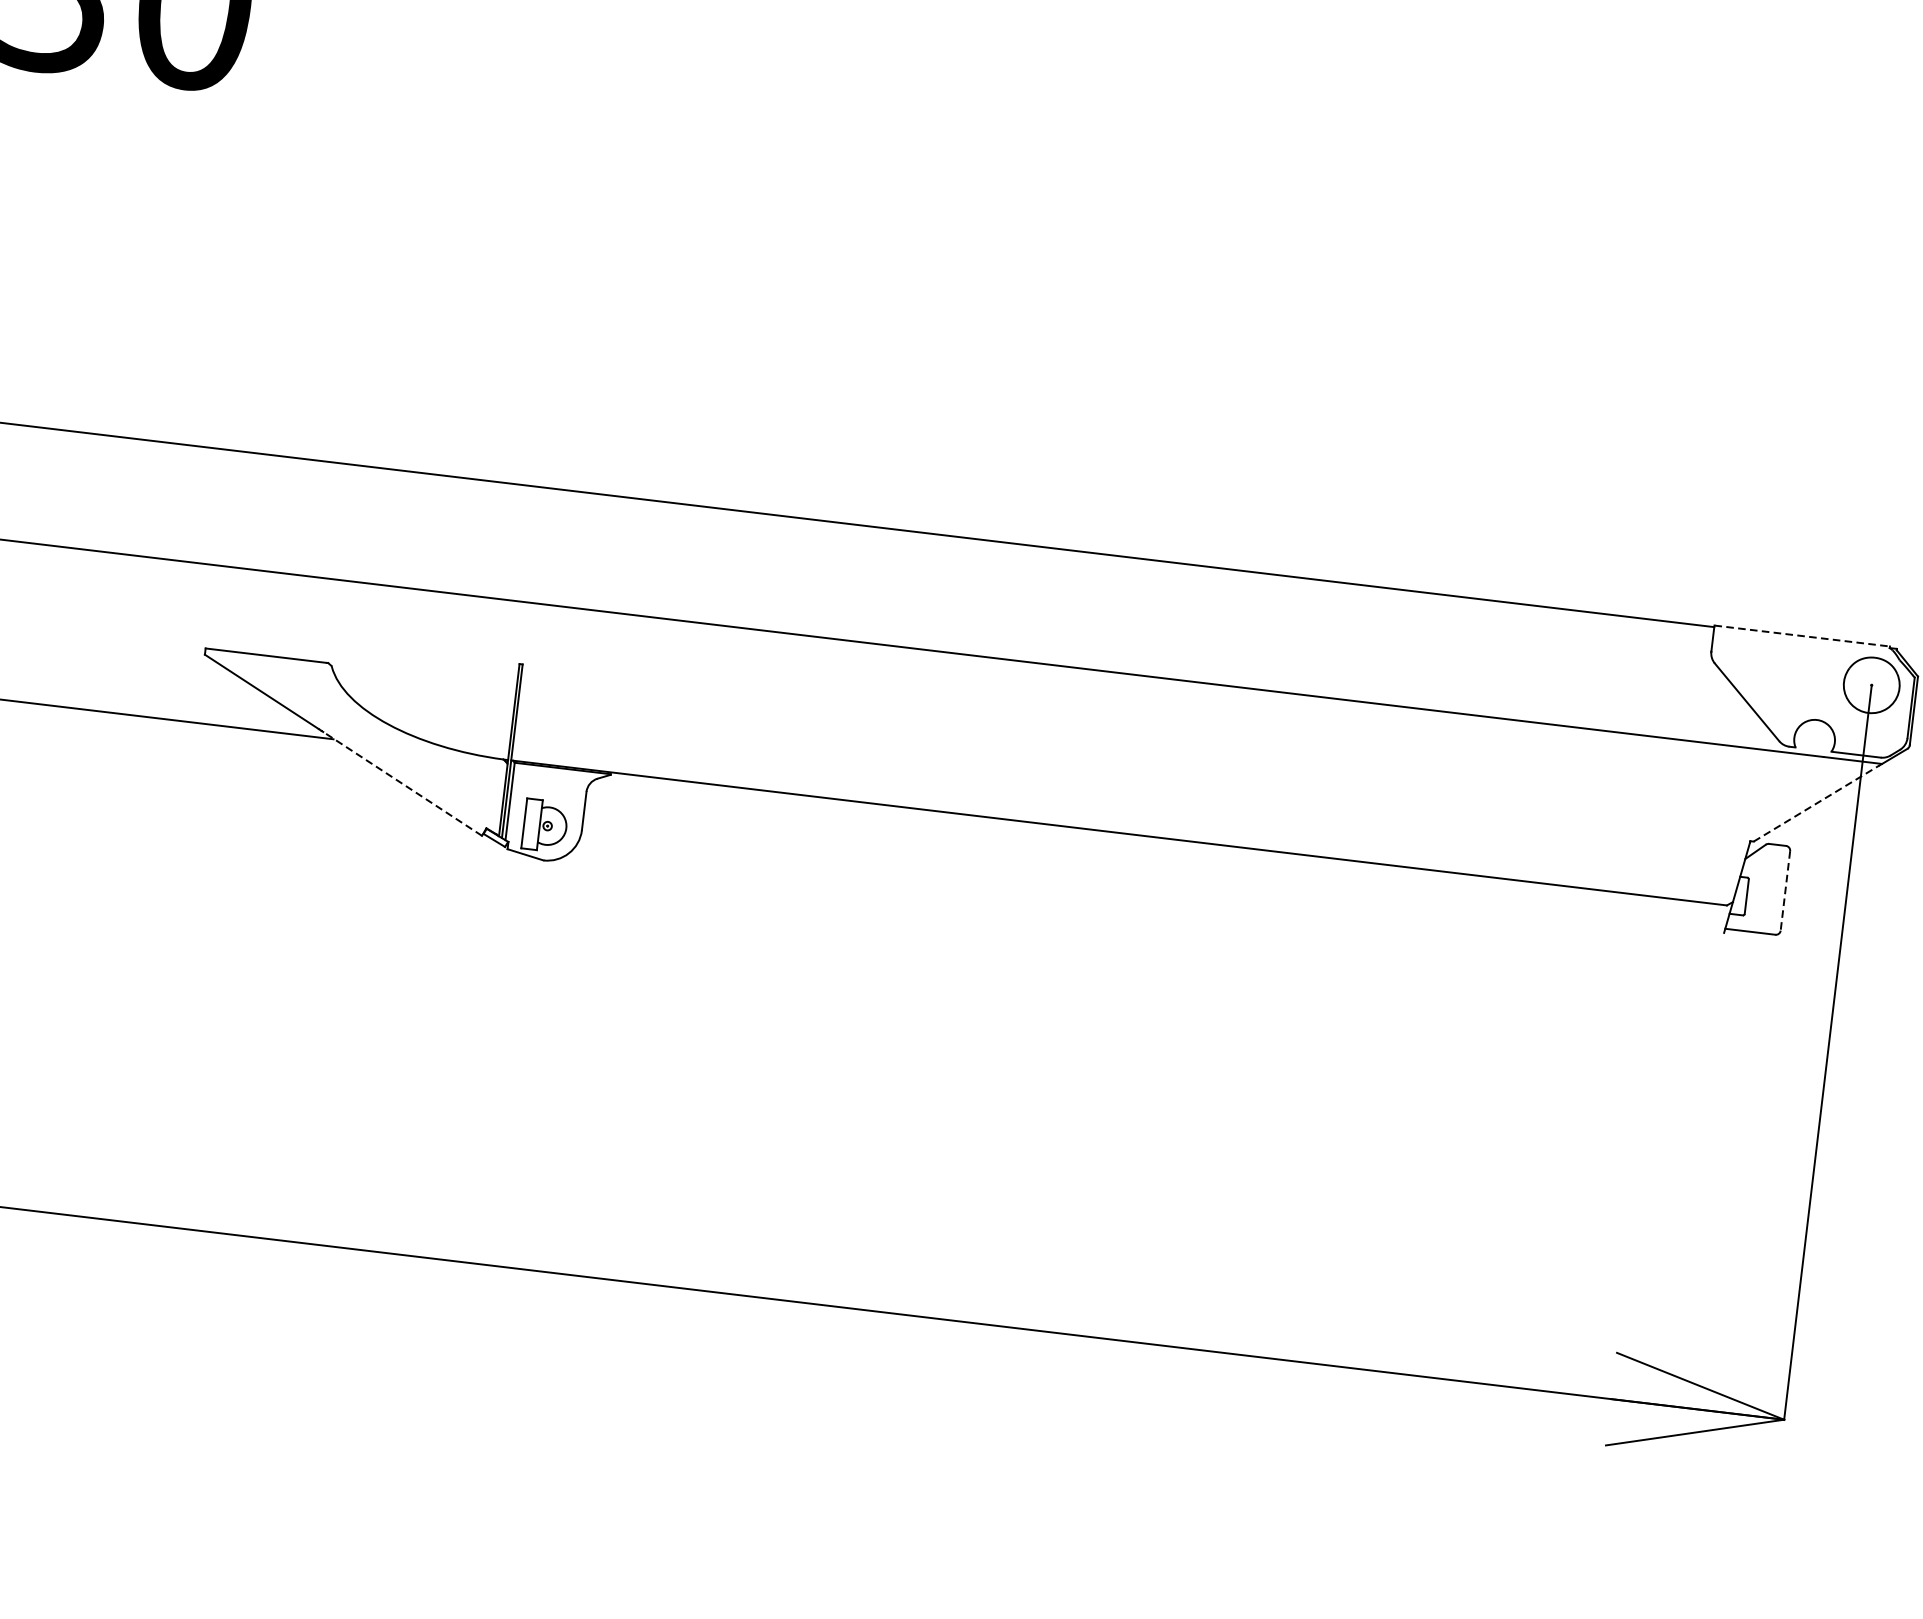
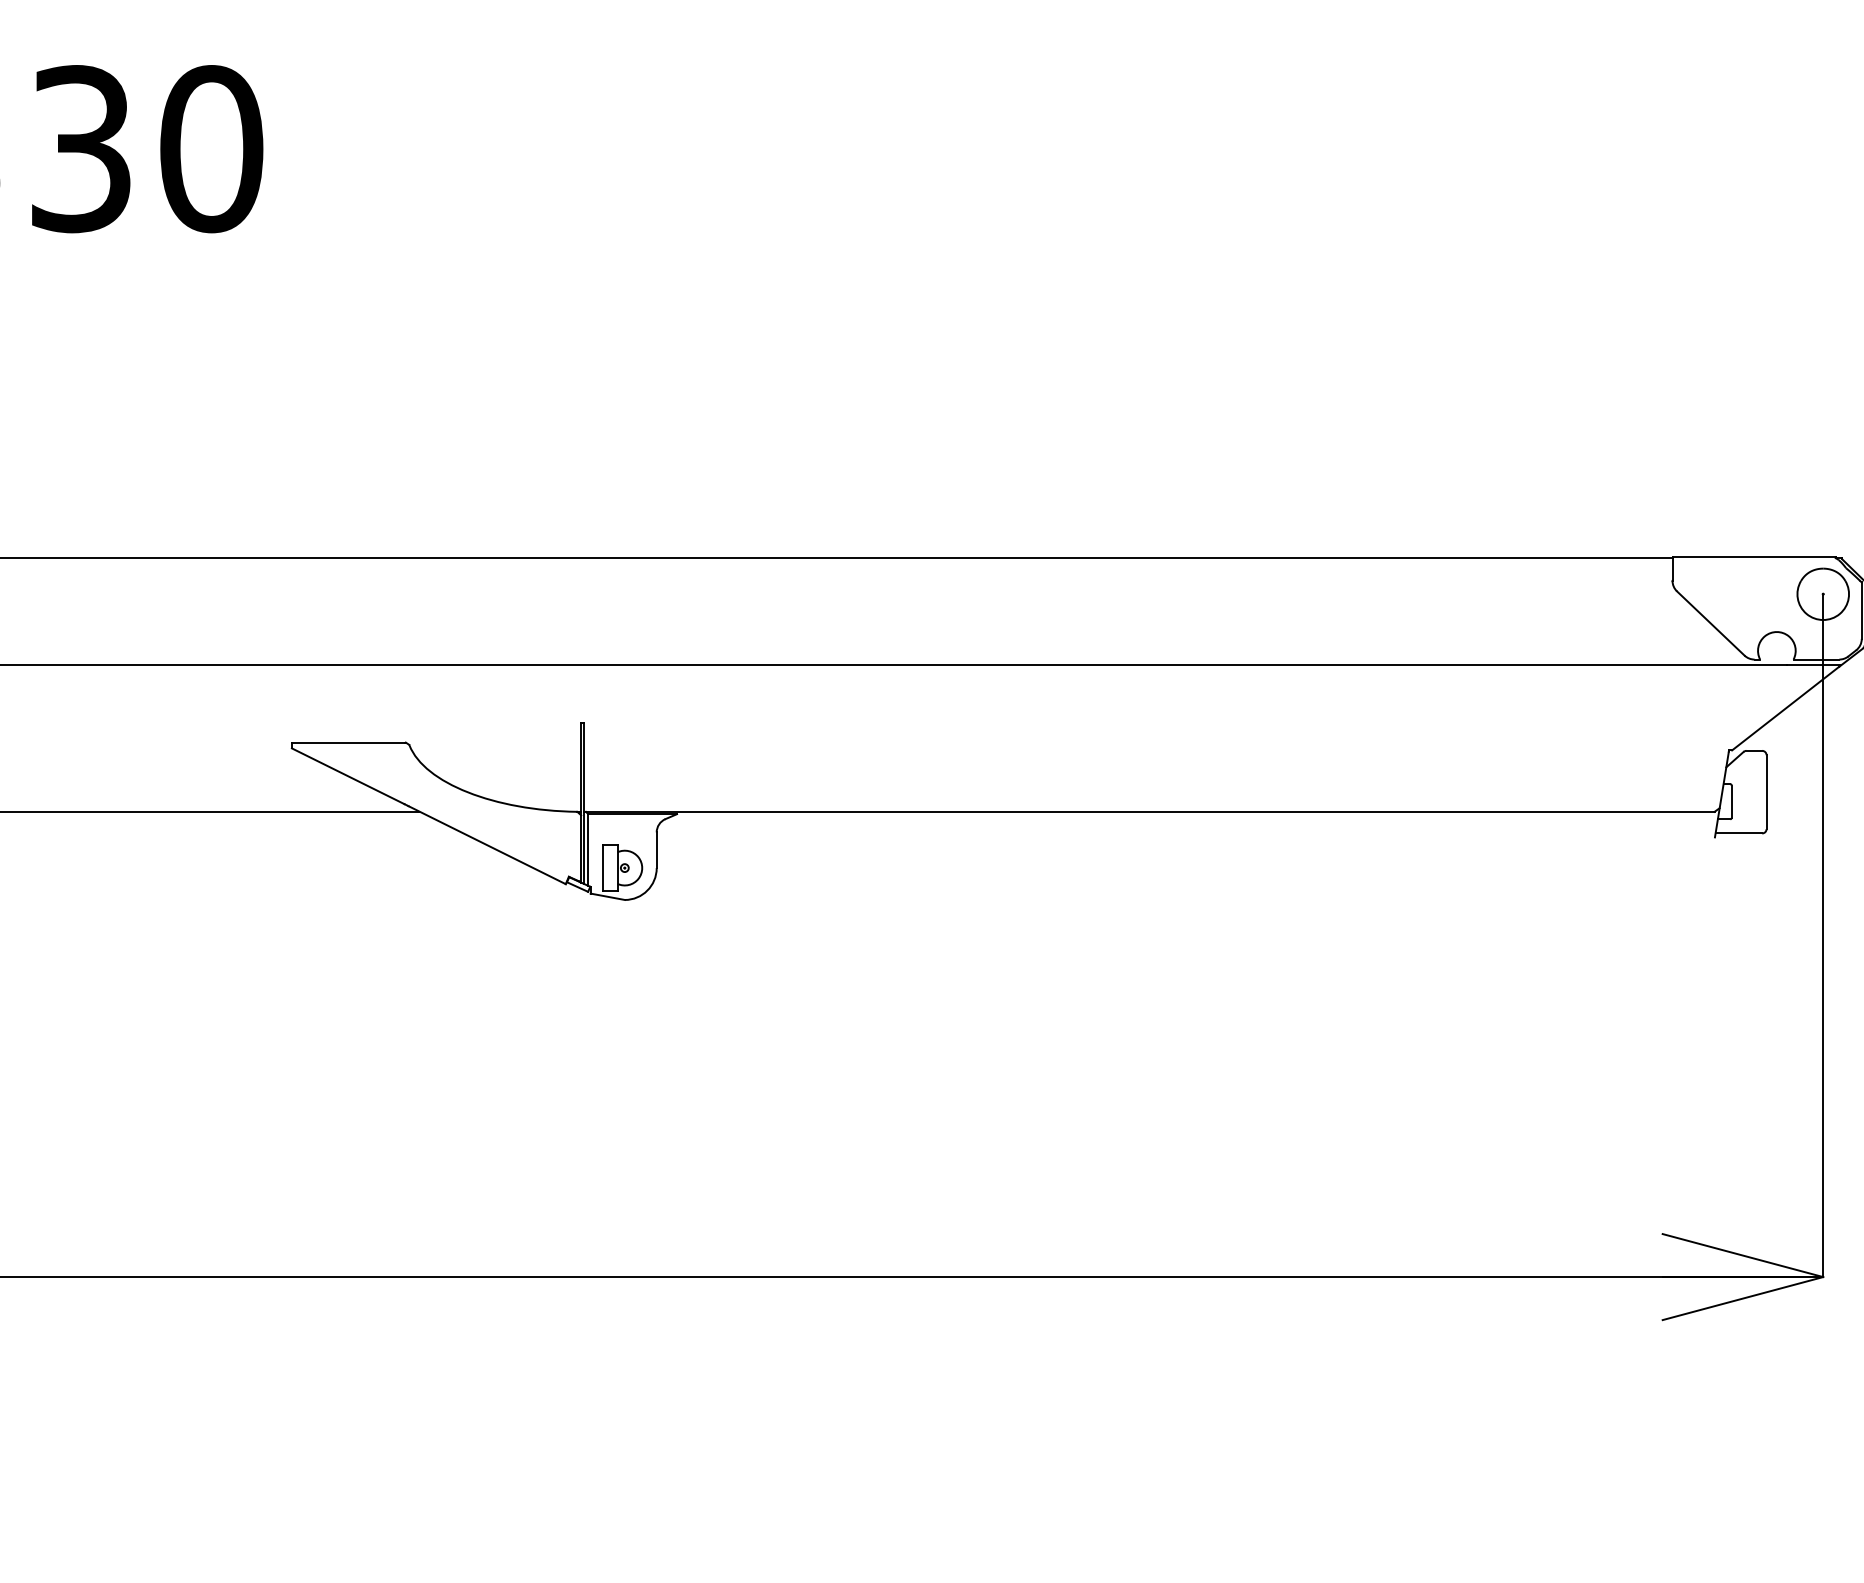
line: (1802, 635) -> (1754, 556), dashed -> solid
line: (402, 784) -> (487, 845), dashed -> solid
line: (1816, 803) -> (1785, 708), dashed -> solid
line: (1785, 891) -> (1766, 792), dashed -> solid

